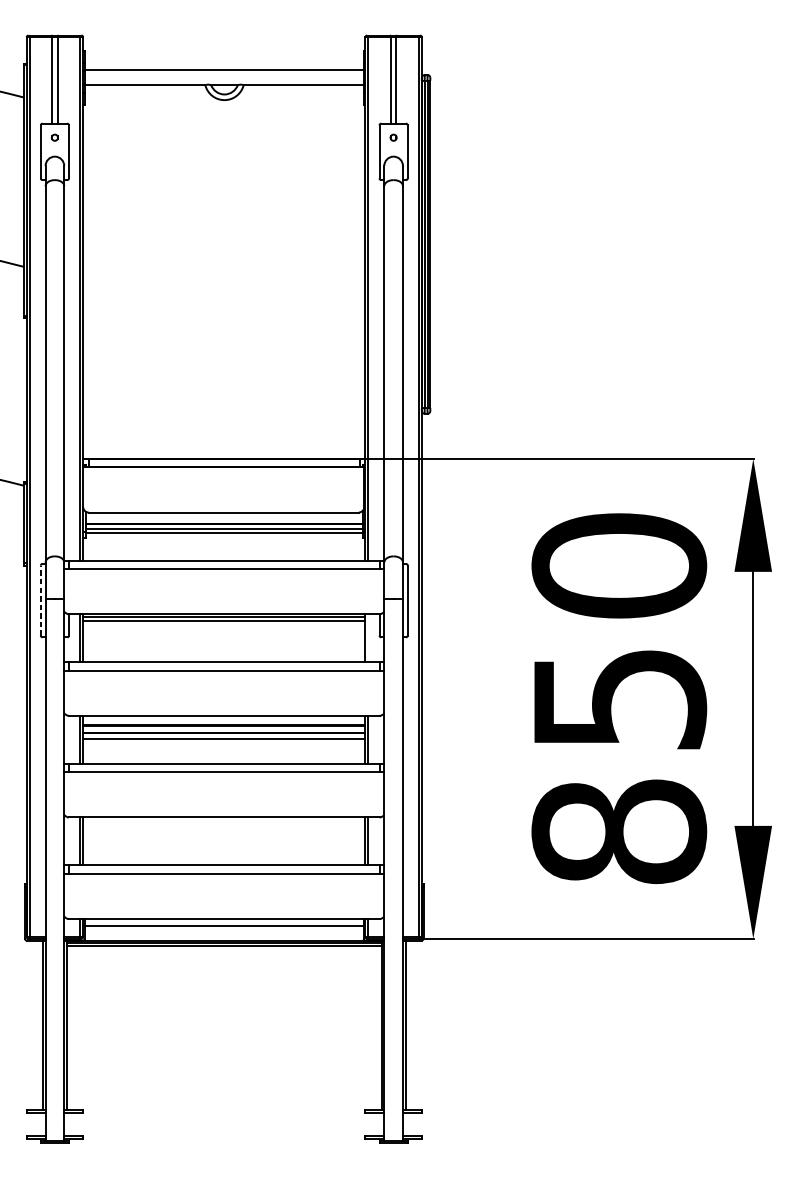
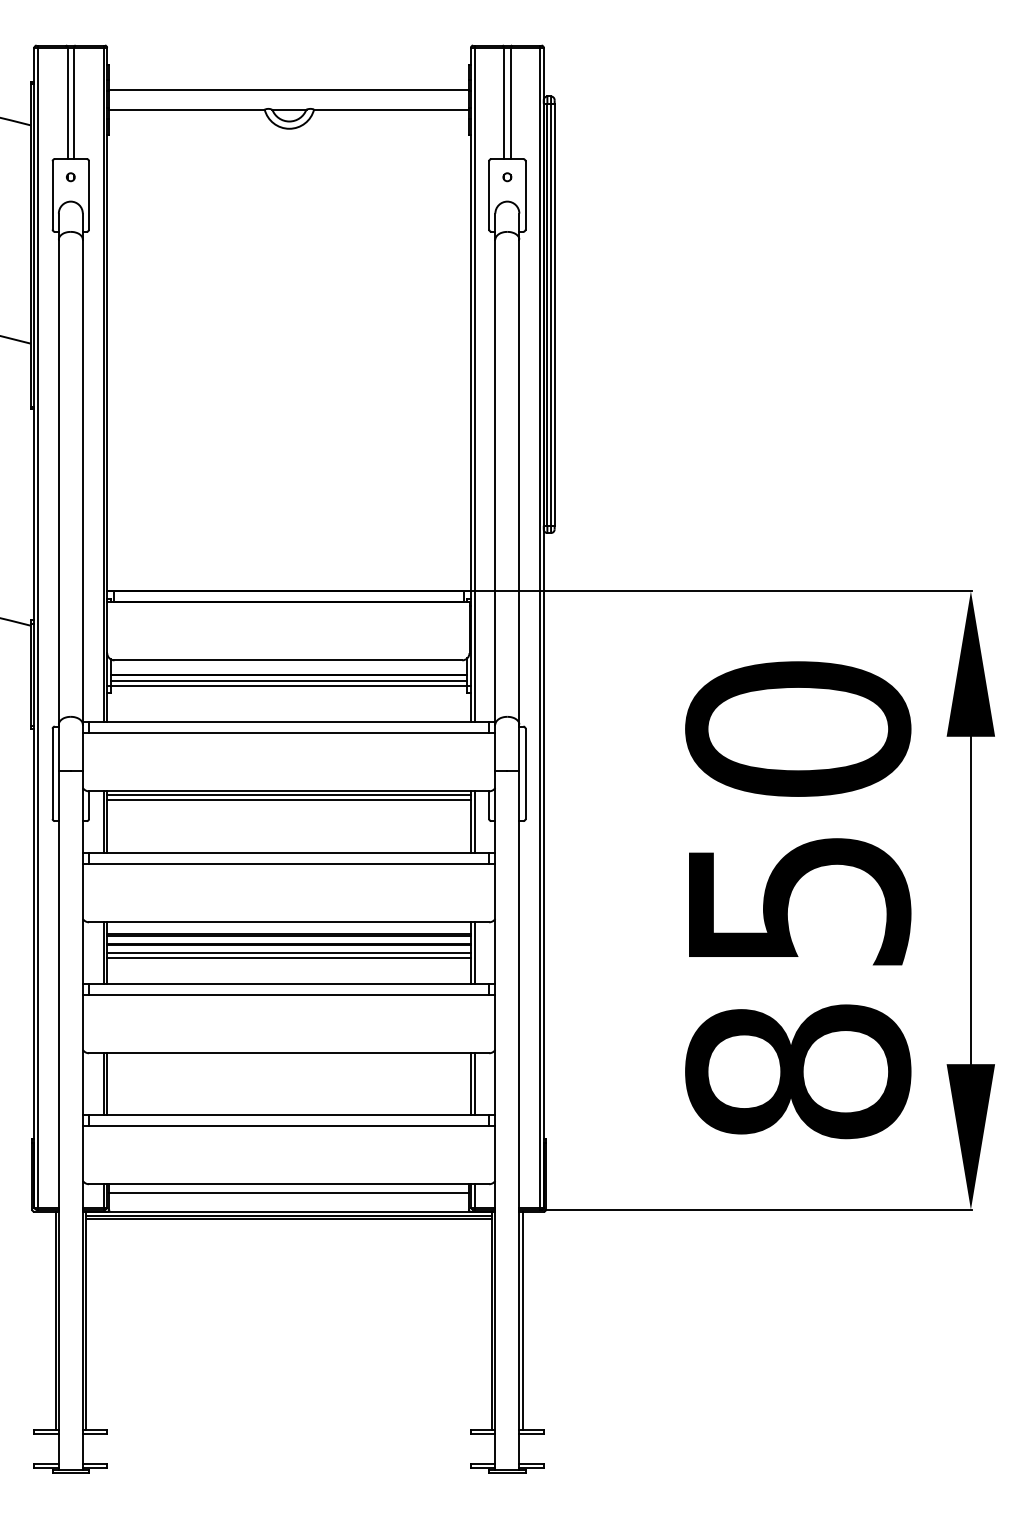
line: (40, 600) -> (52, 773), dashed -> solid
line: (368, 638) -> (474, 822), added
line: (224, 743) -> (289, 957), added

